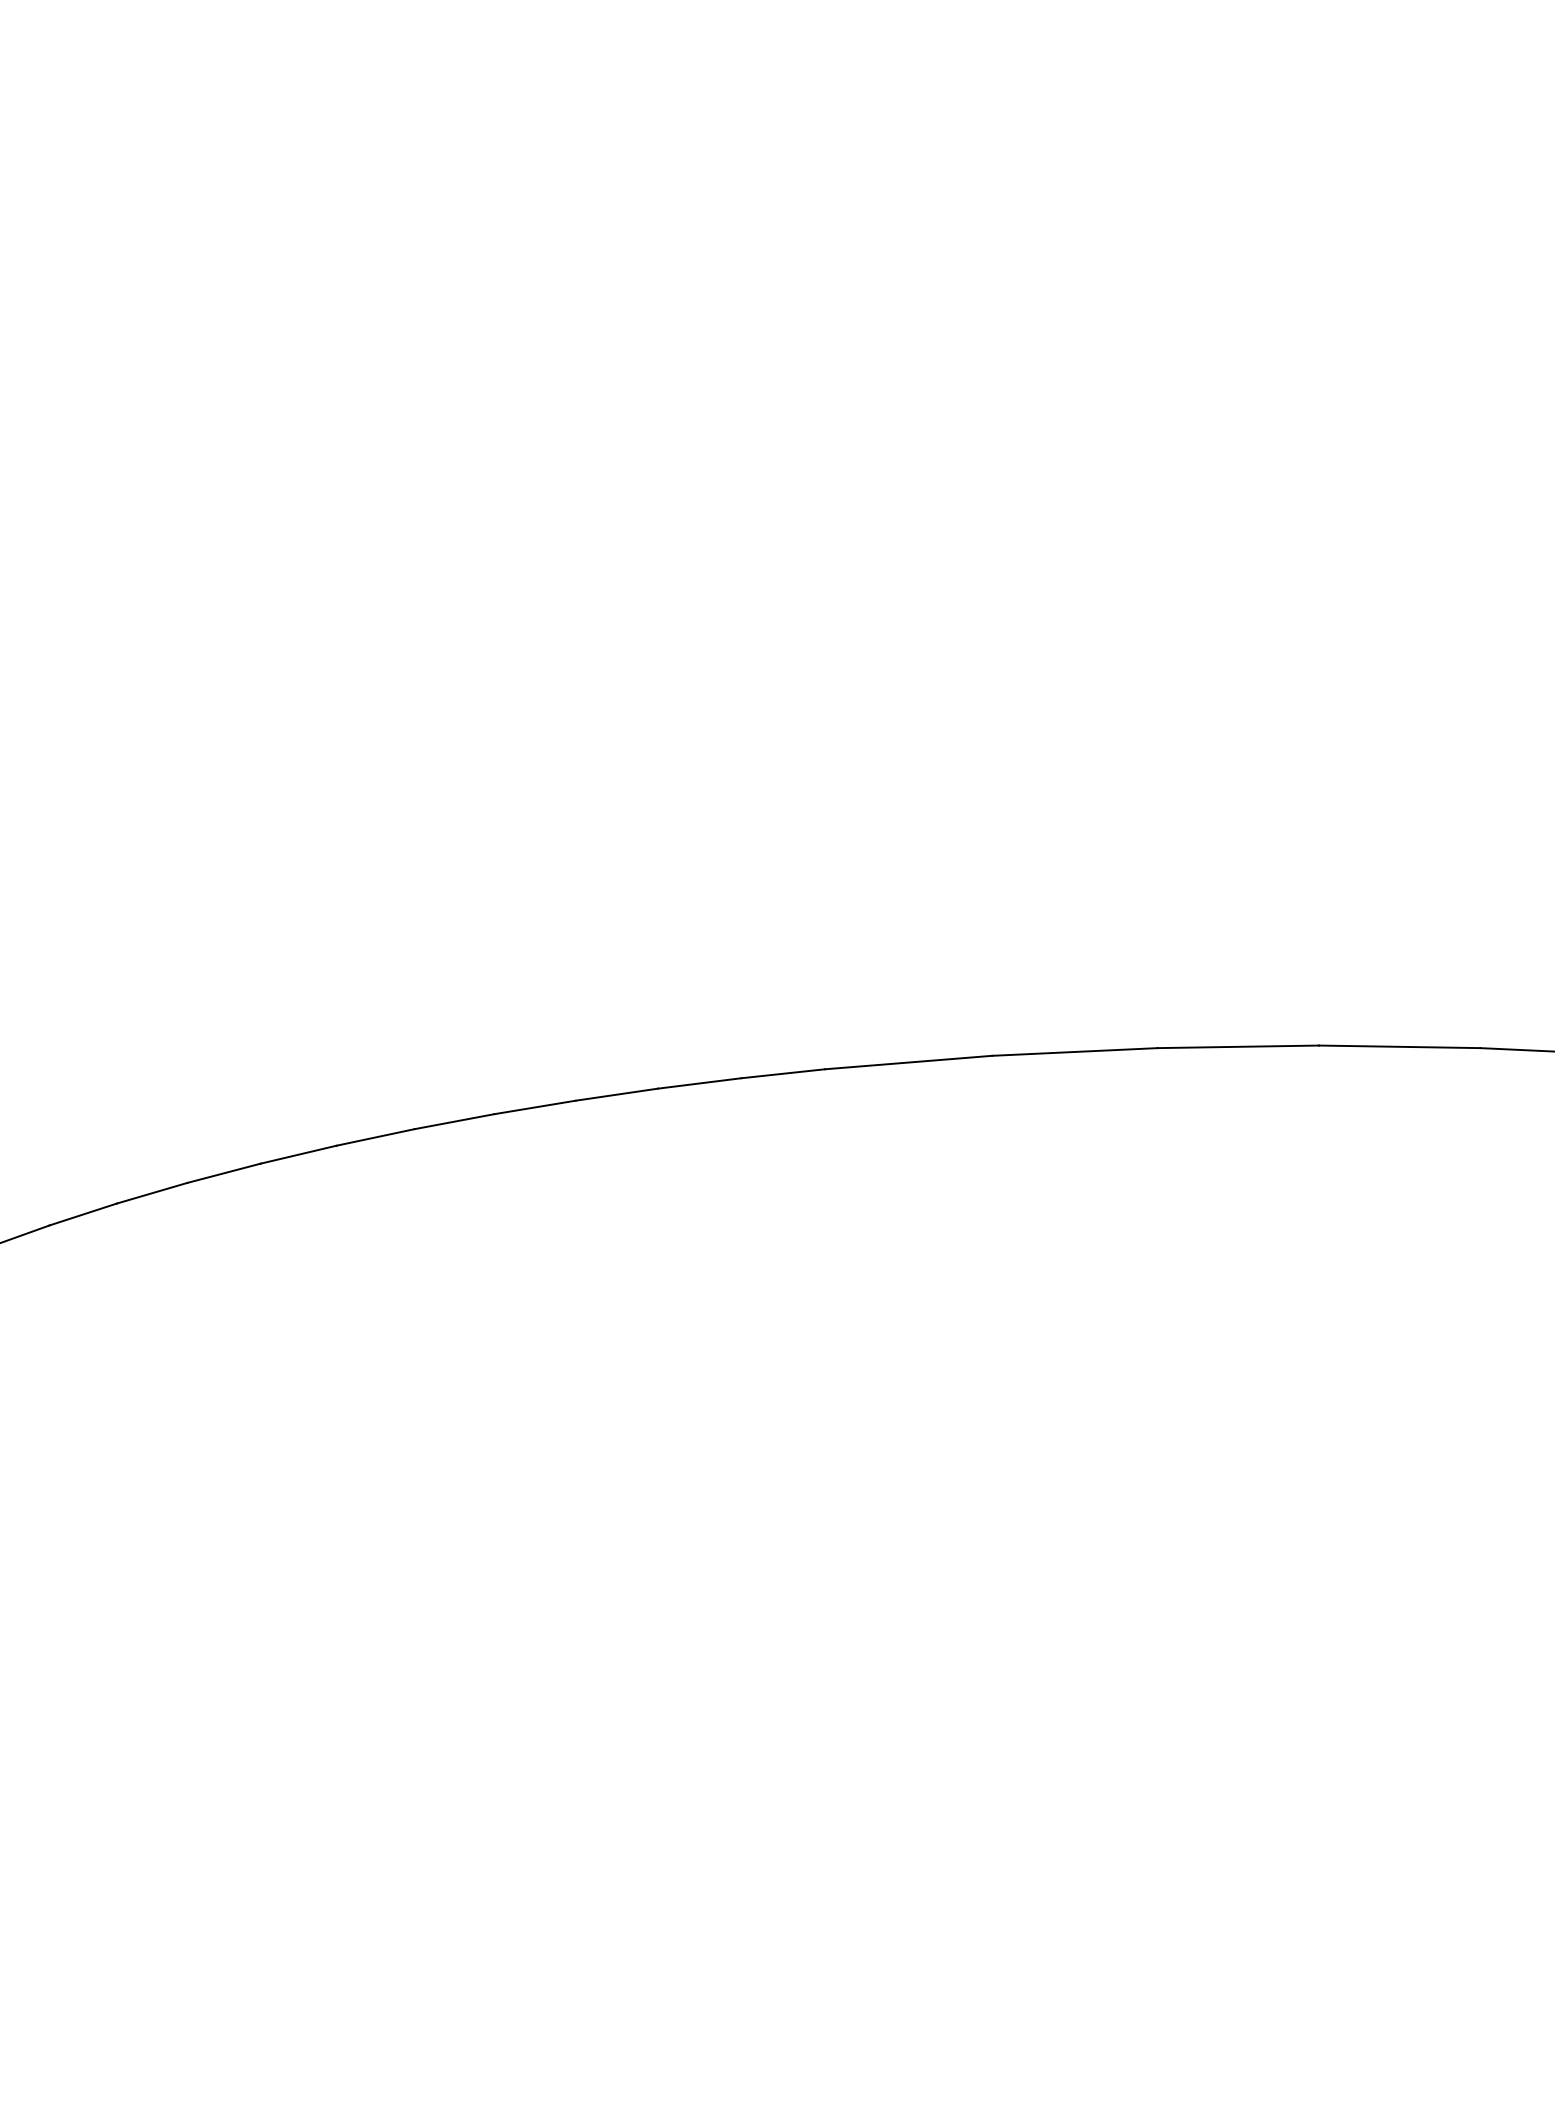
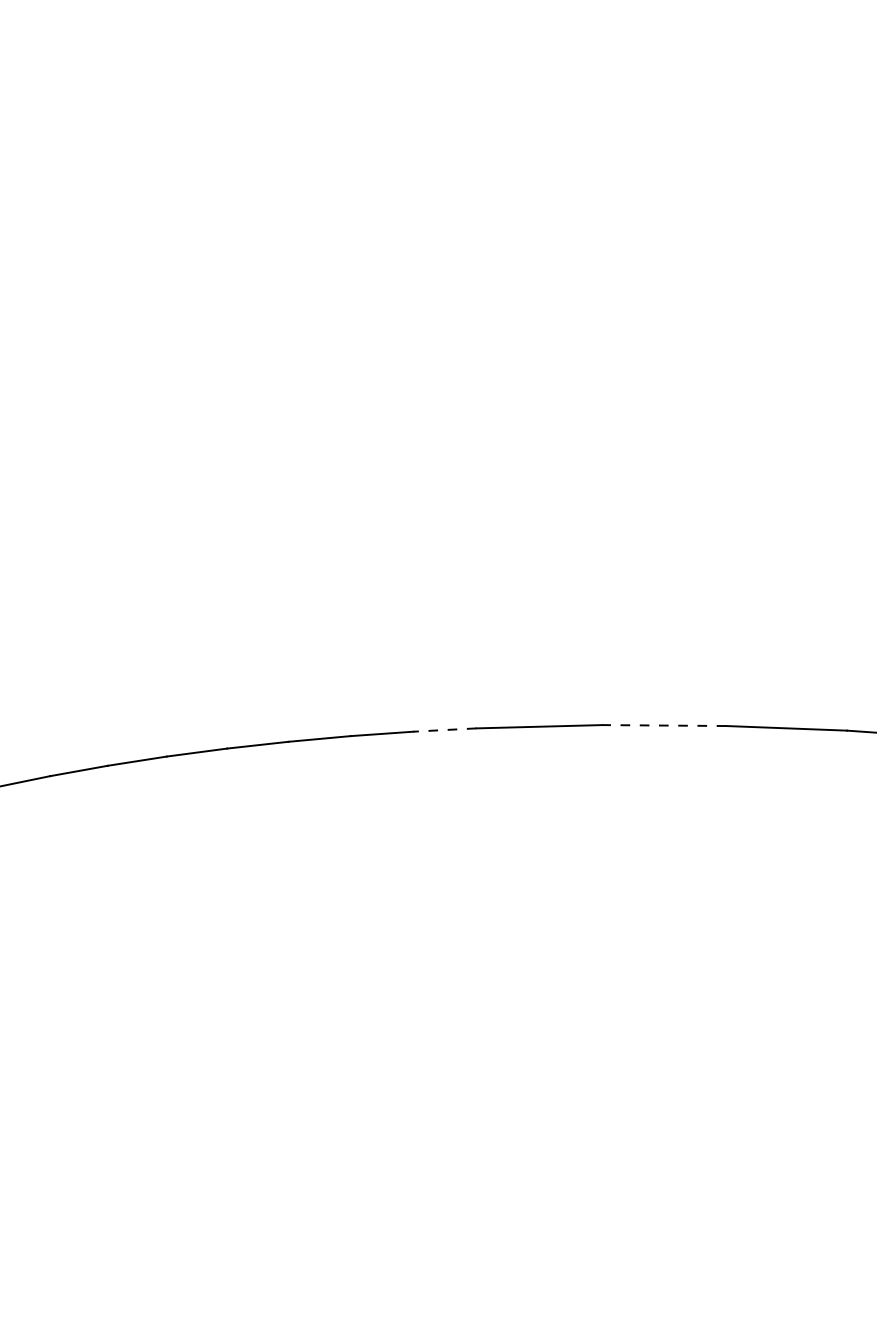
line: (1074, 1051) -> (663, 725), solid -> dashed
line: (782, 1073) -> (444, 729), solid -> dashed

